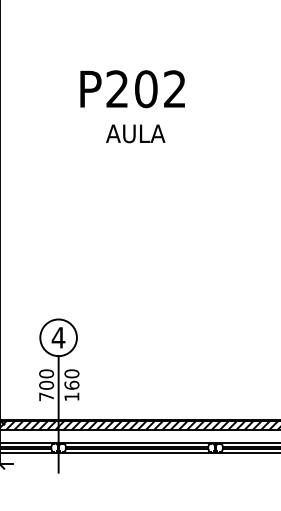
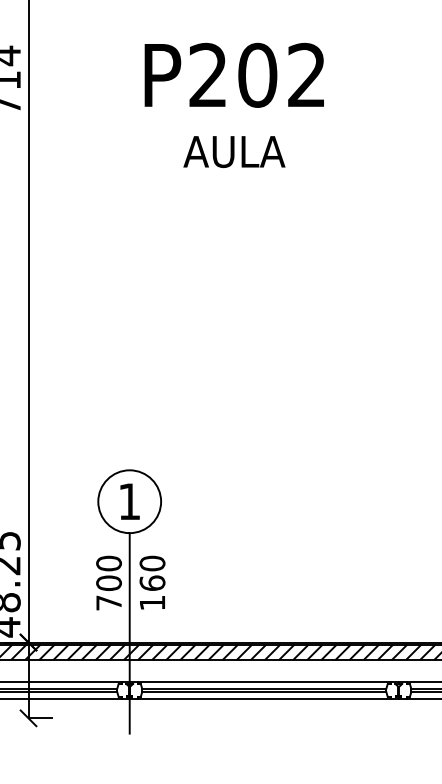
text: (132, 89) -> (234, 75), moved
text: (135, 133) -> (234, 151), moved
text: (58, 337) -> (129, 501), 4 -> 1

